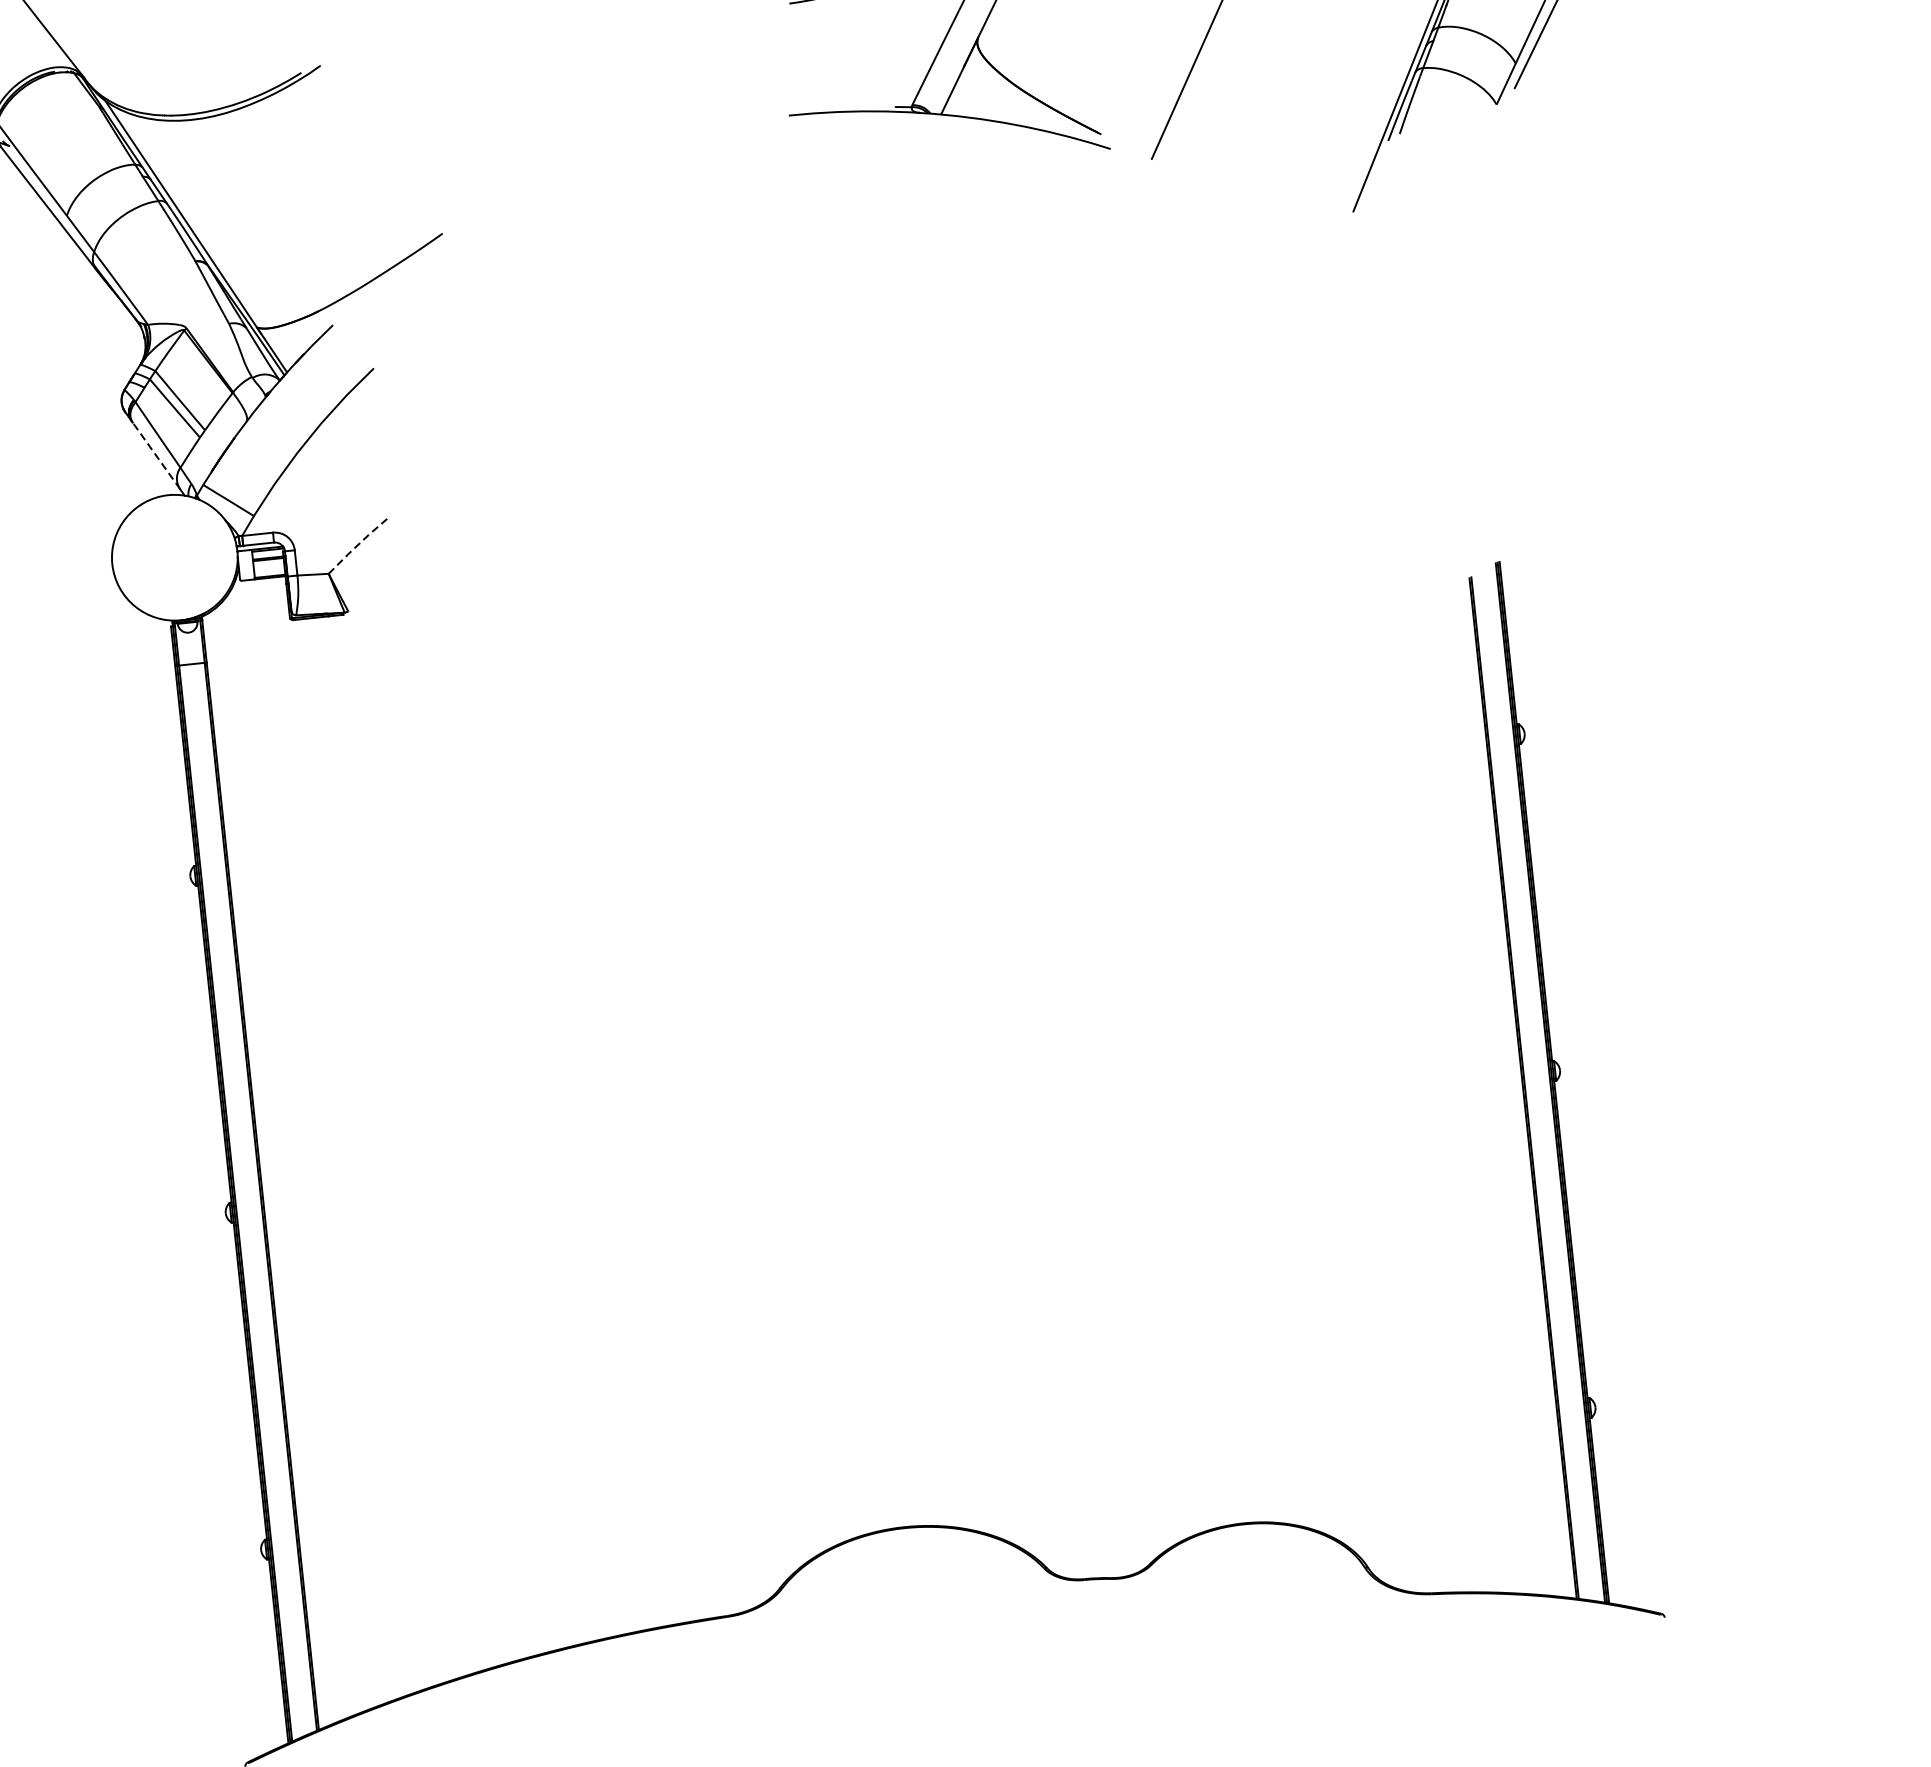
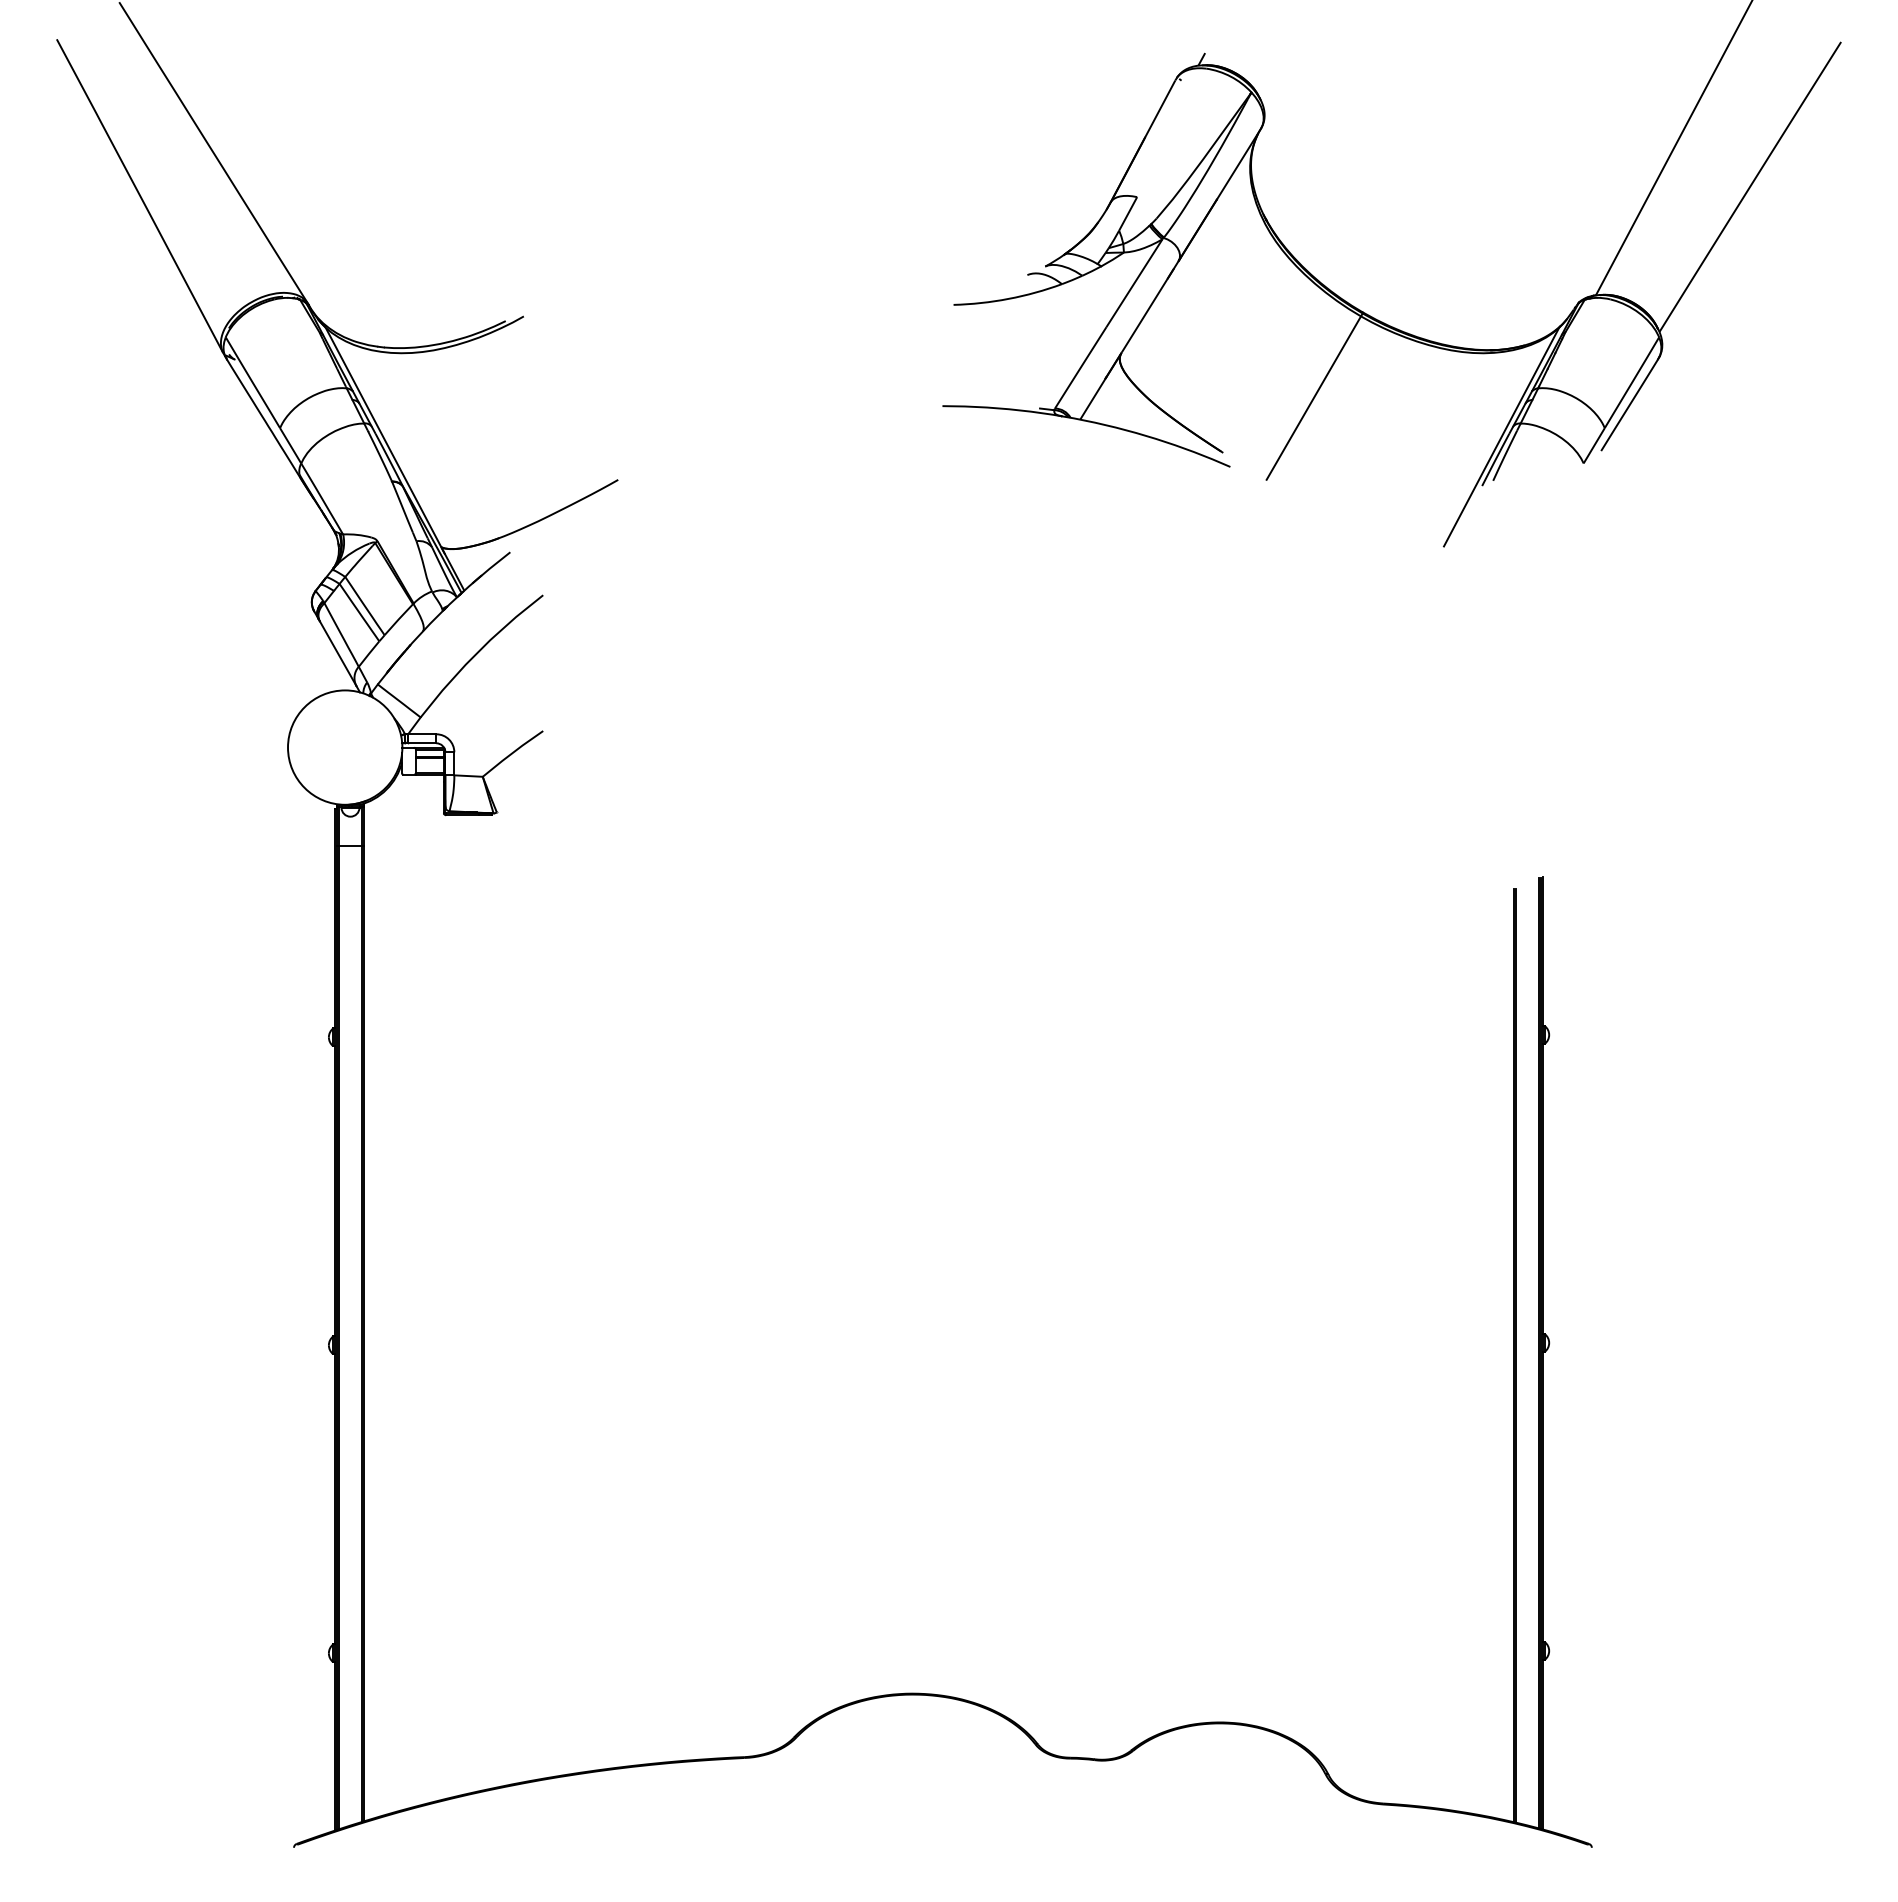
line: (155, 455) -> (337, 653), dashed -> solid
line: (358, 544) -> (512, 753), dashed -> solid

